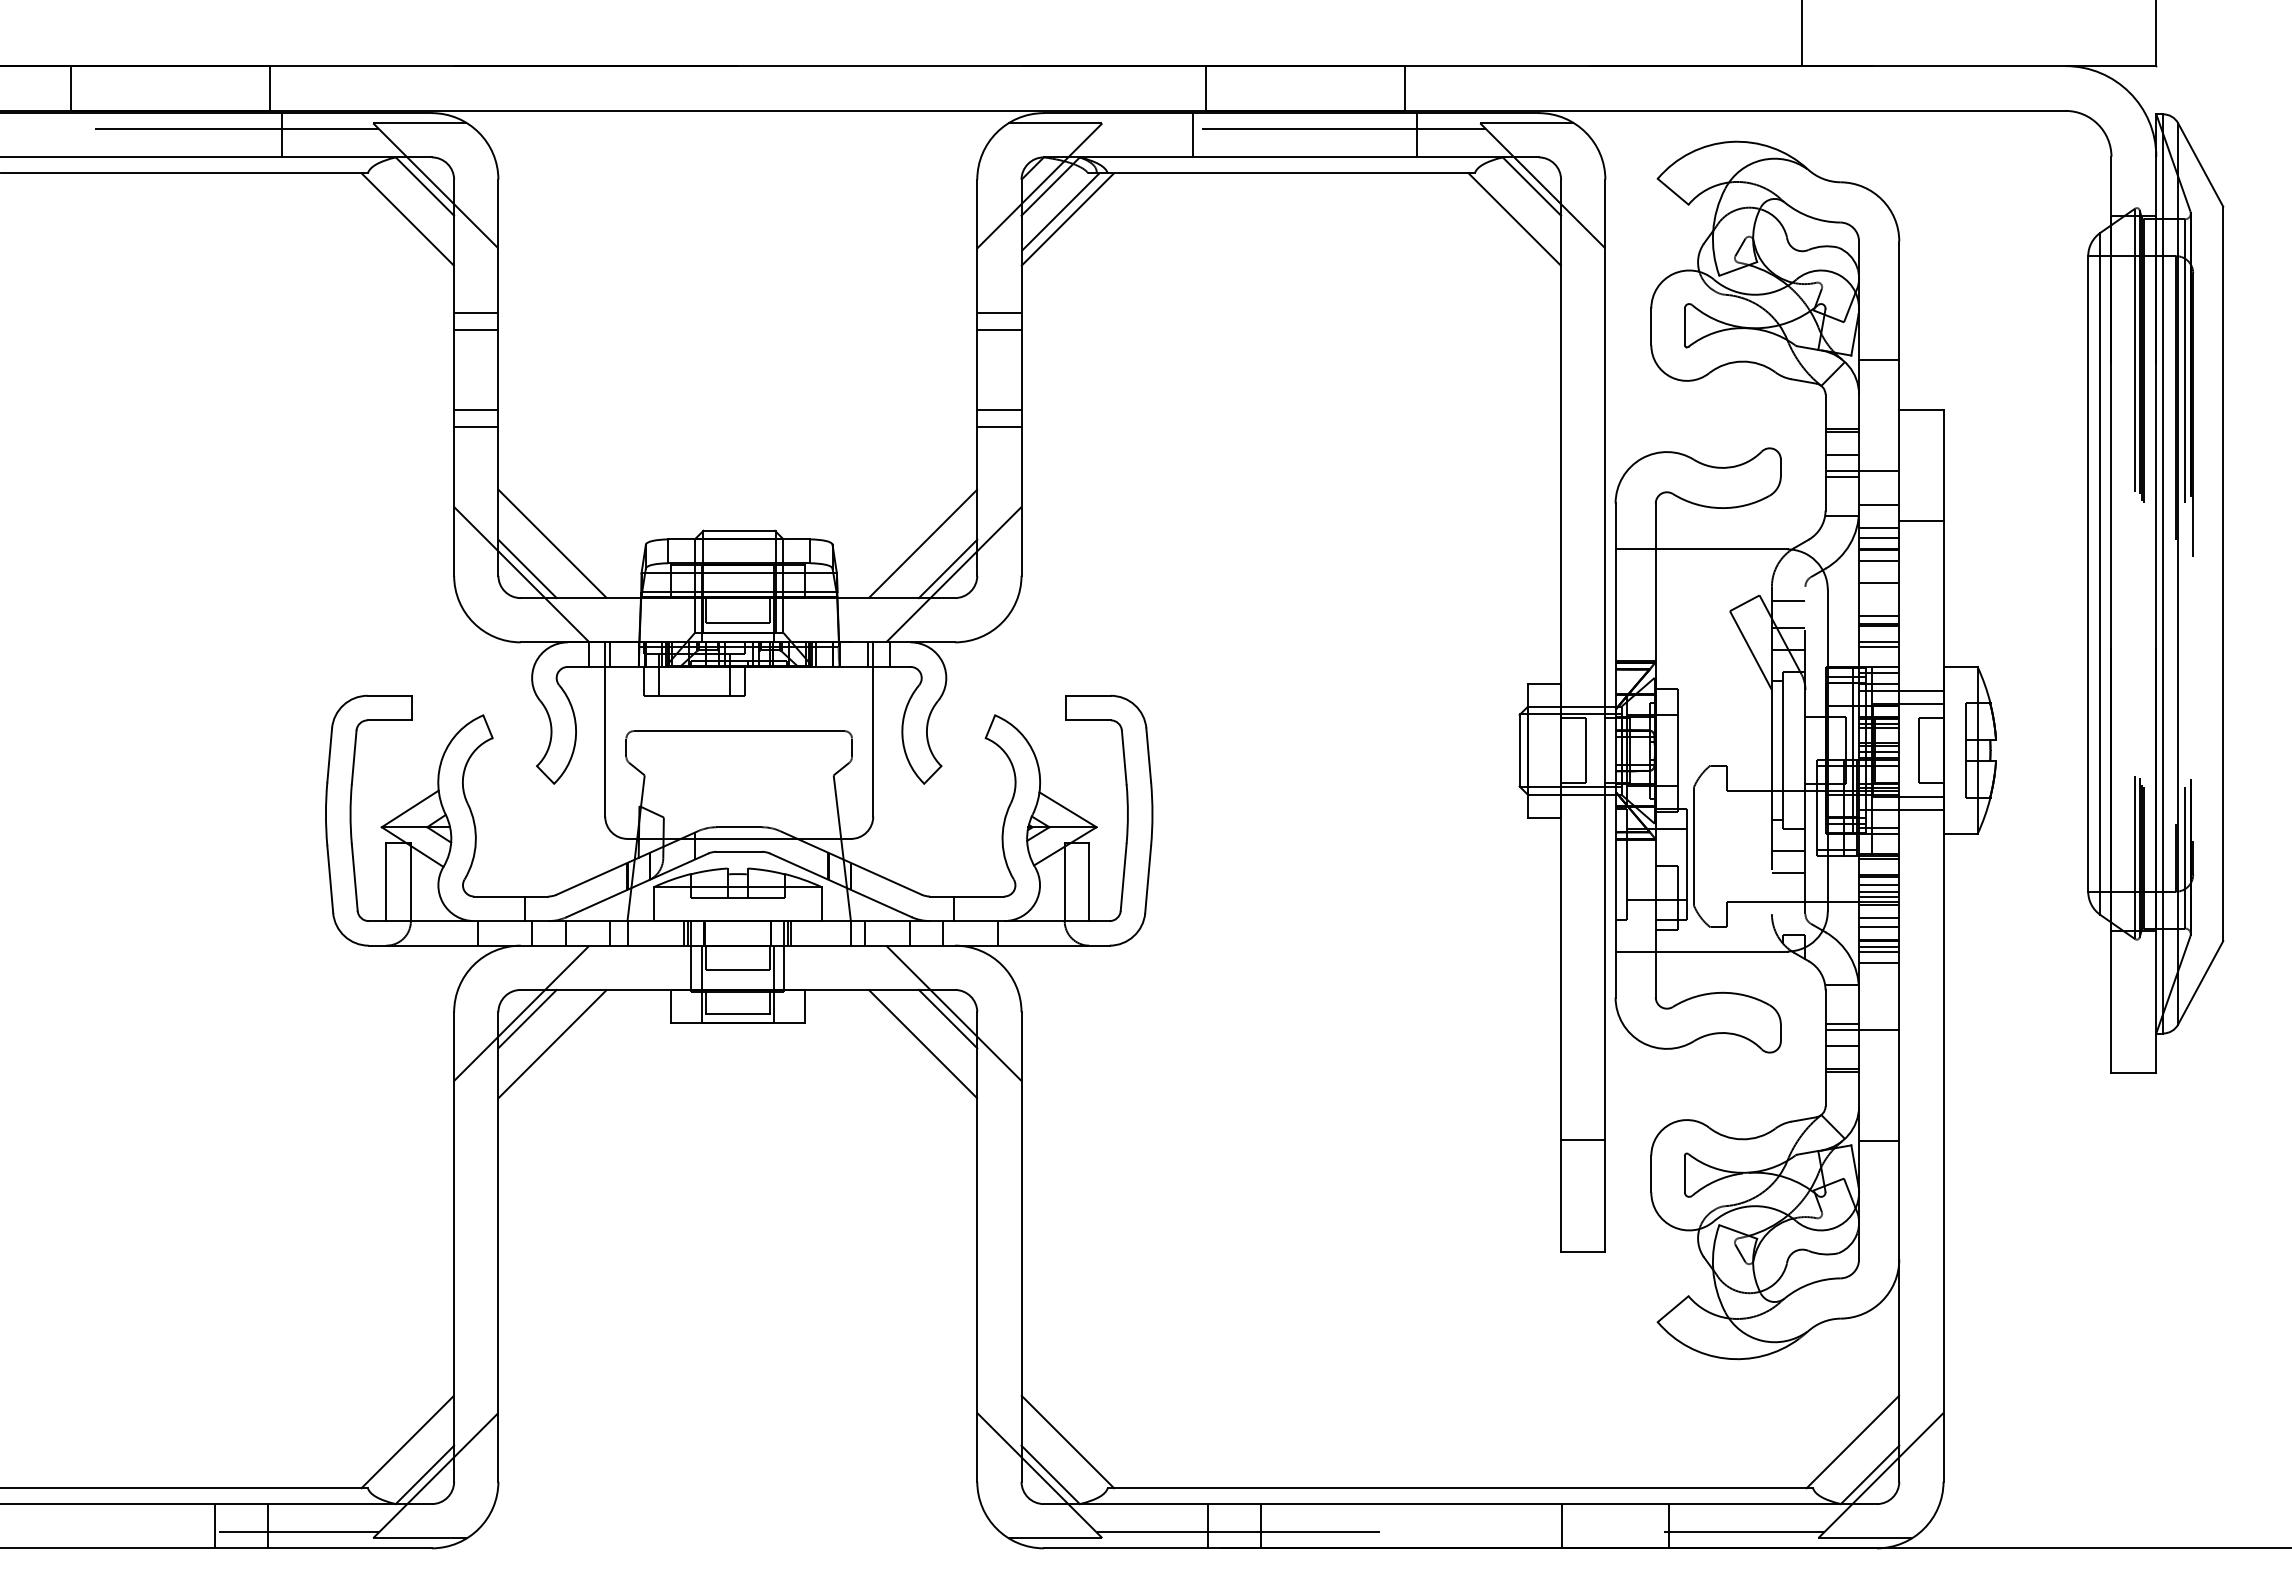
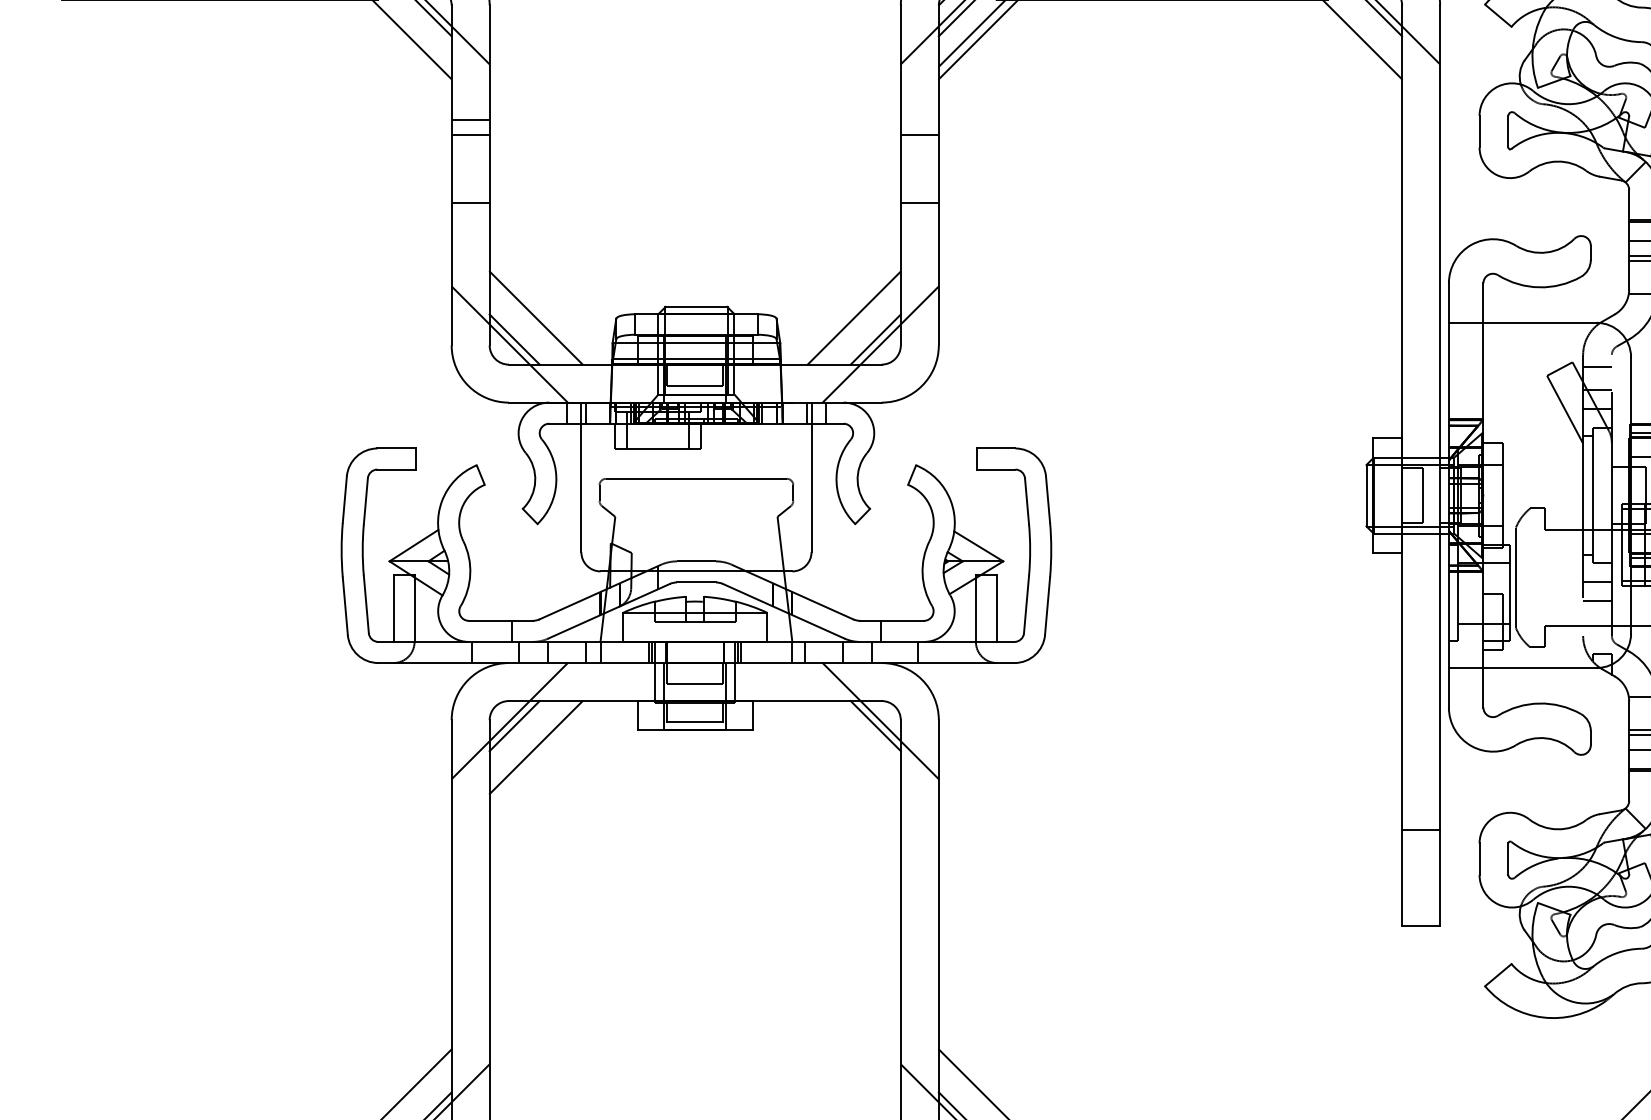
line: (999, 313) -> (919, 120), removed
line: (476, 426) -> (470, 217), removed
line: (999, 426) -> (919, 217), removed
line: (922, 1044) -> (853, 747), removed

